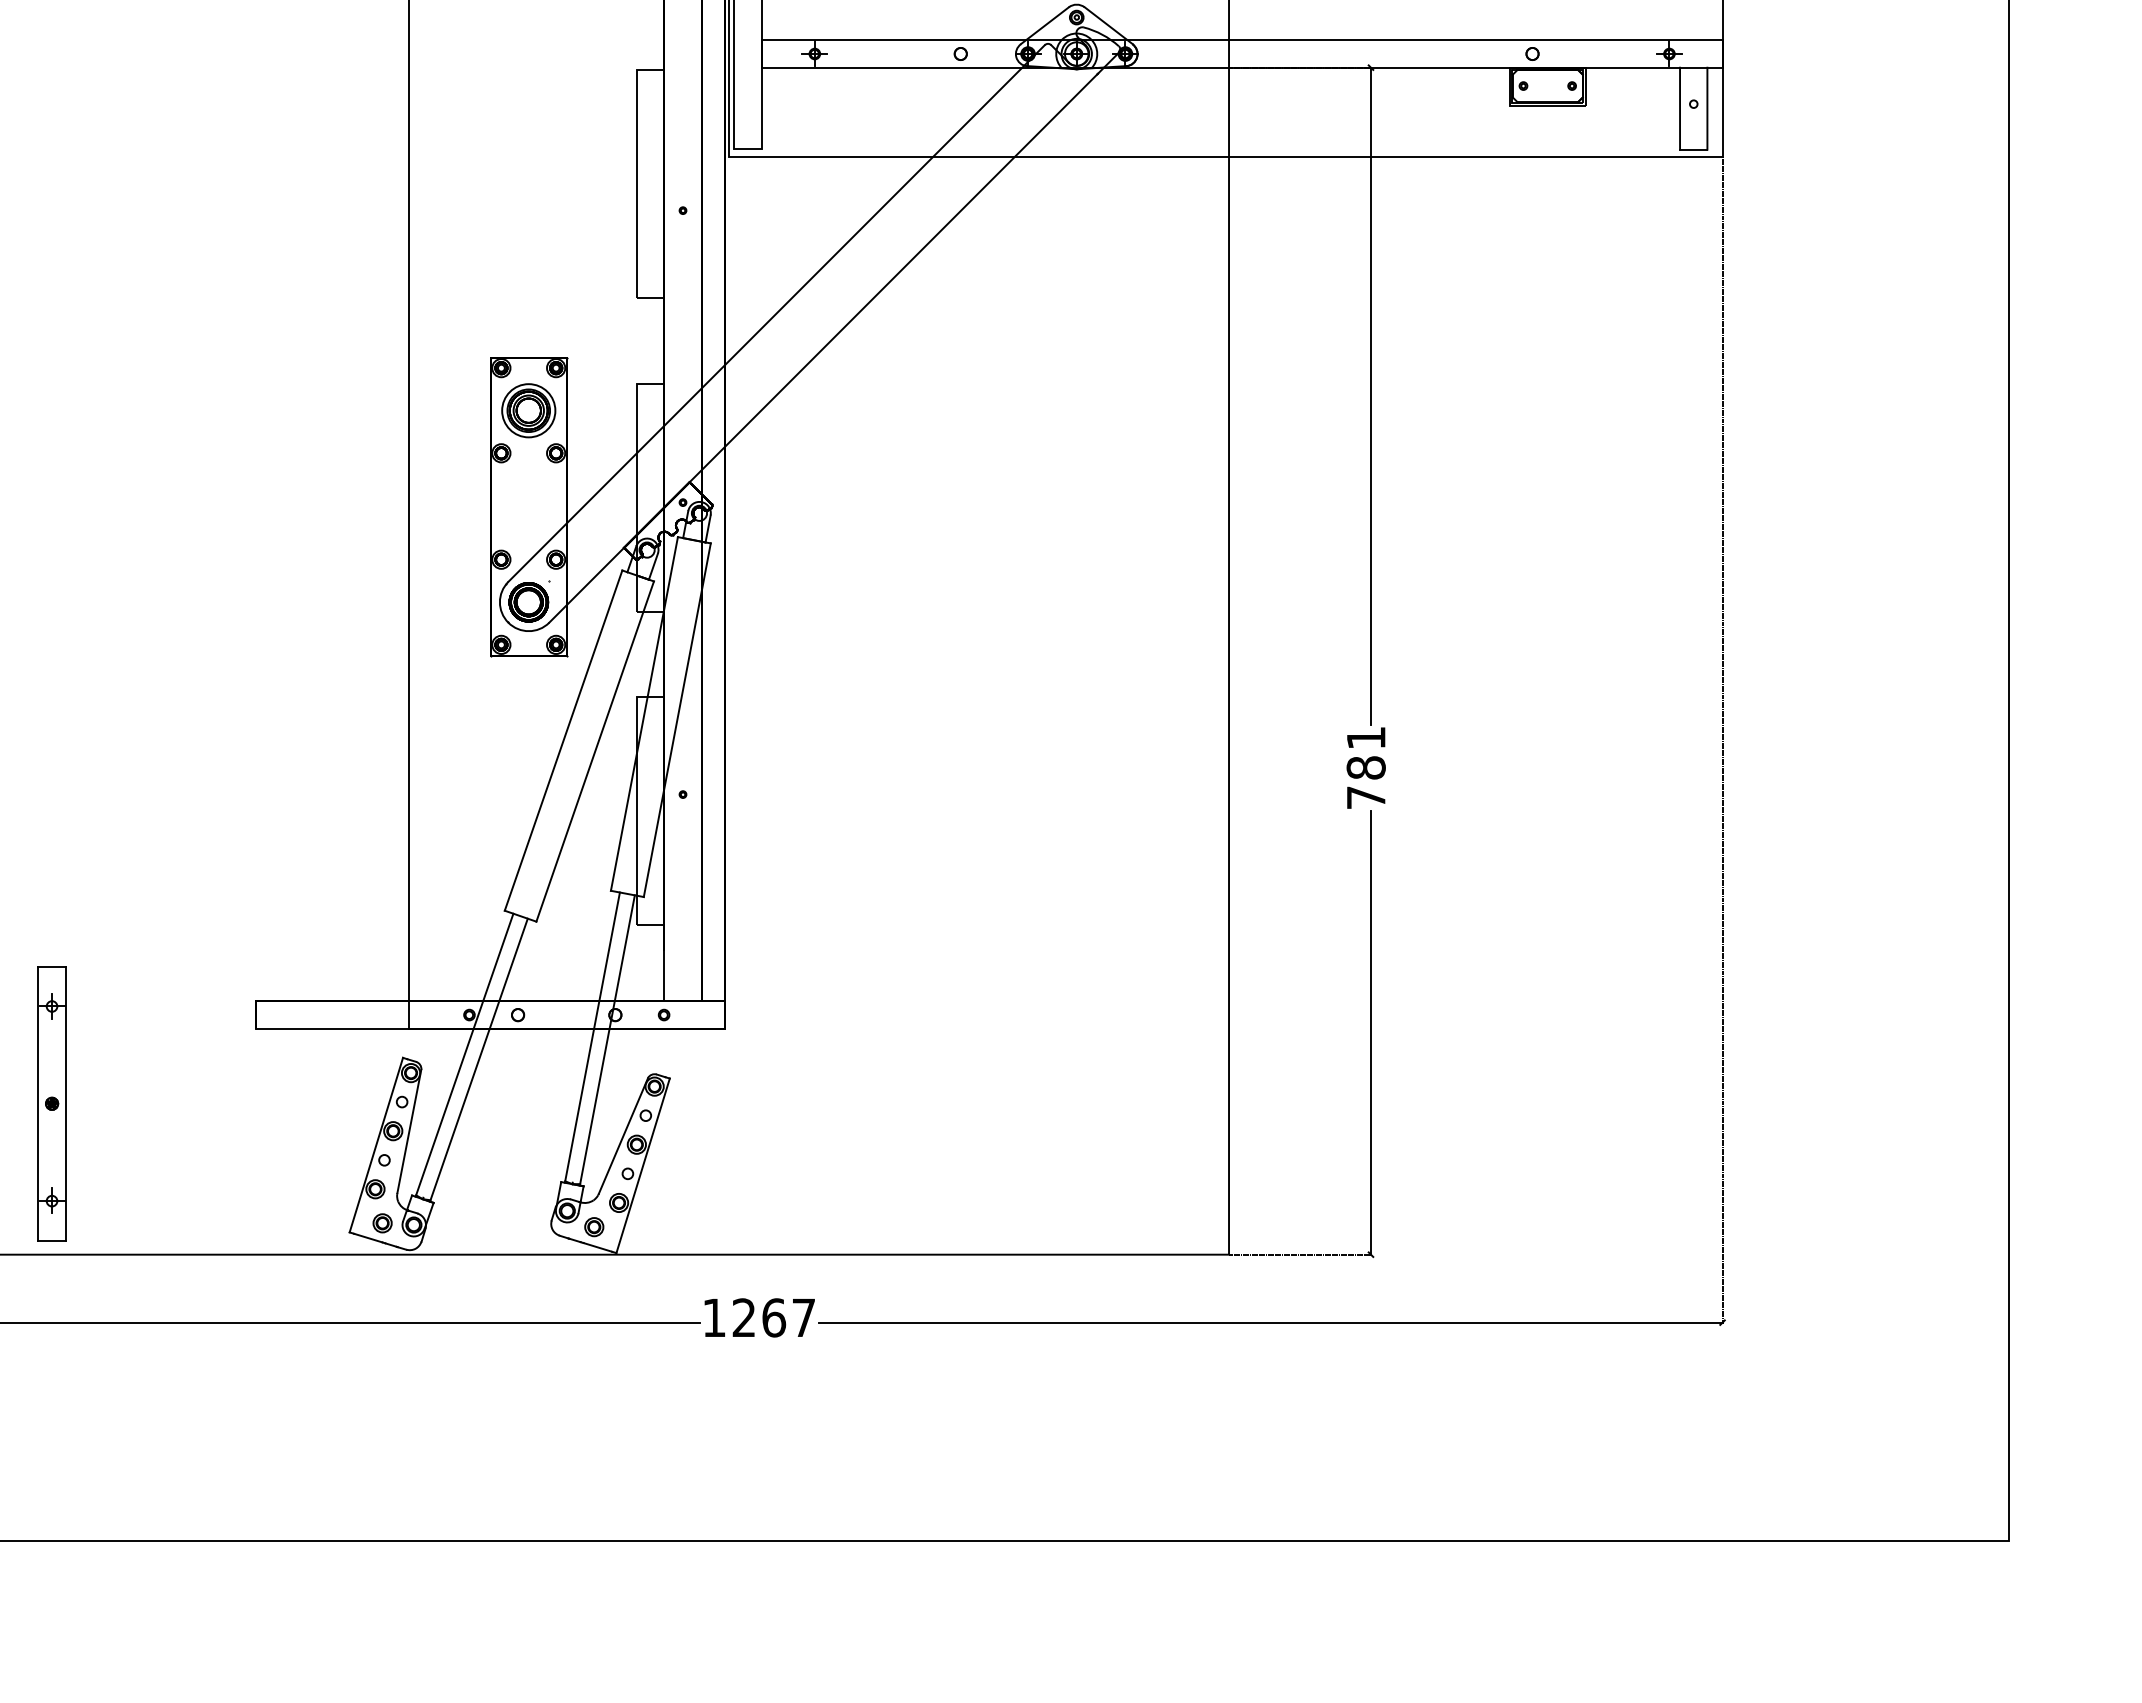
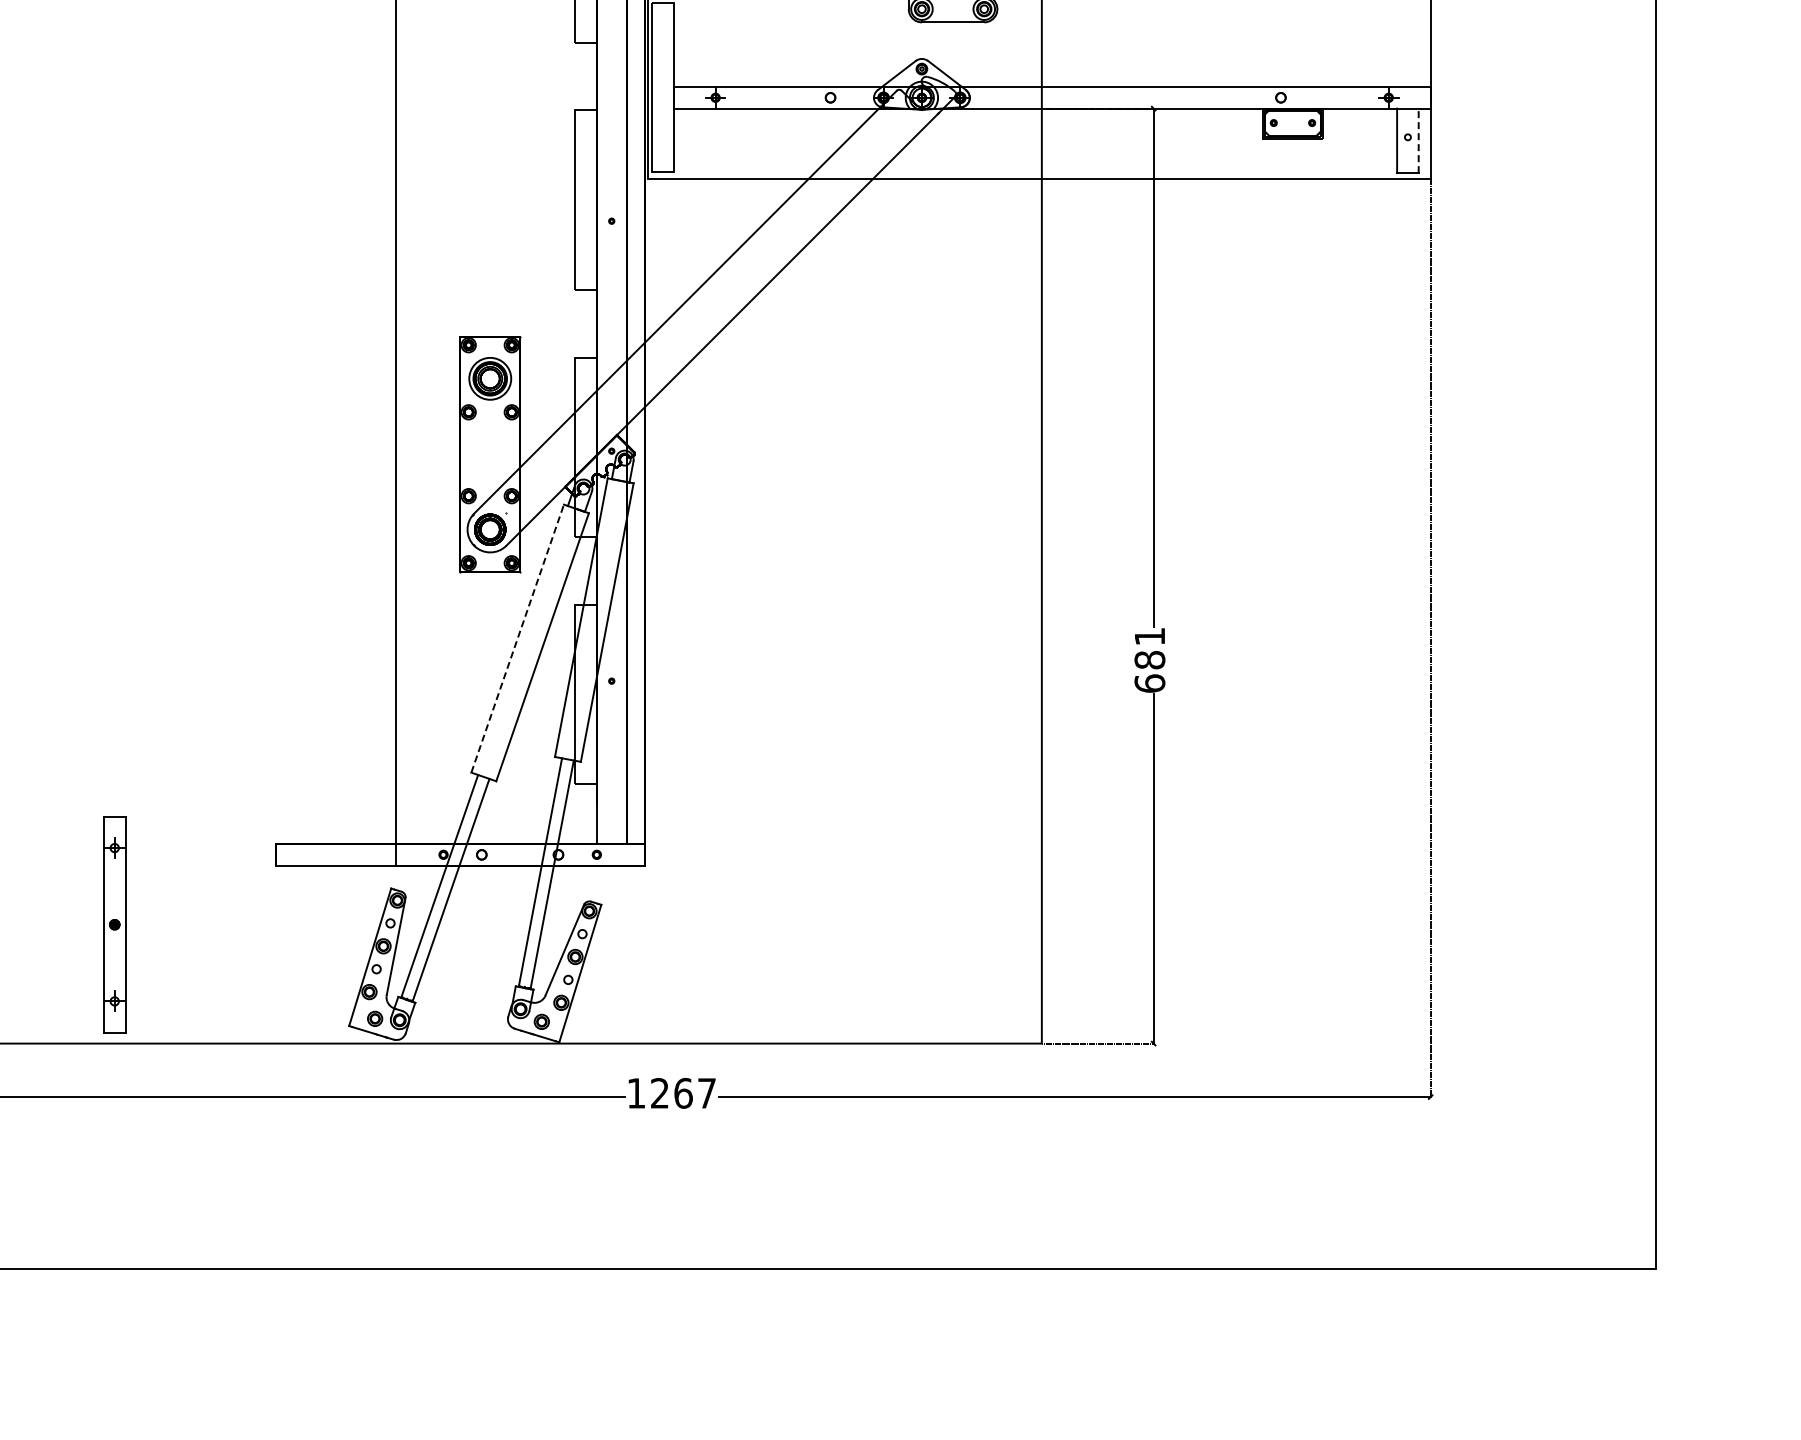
line: (1707, 108) -> (1418, 140), solid -> dashed
line: (563, 740) -> (517, 638), solid -> dashed
text: (1365, 797) -> (1149, 683), 781 -> 681

